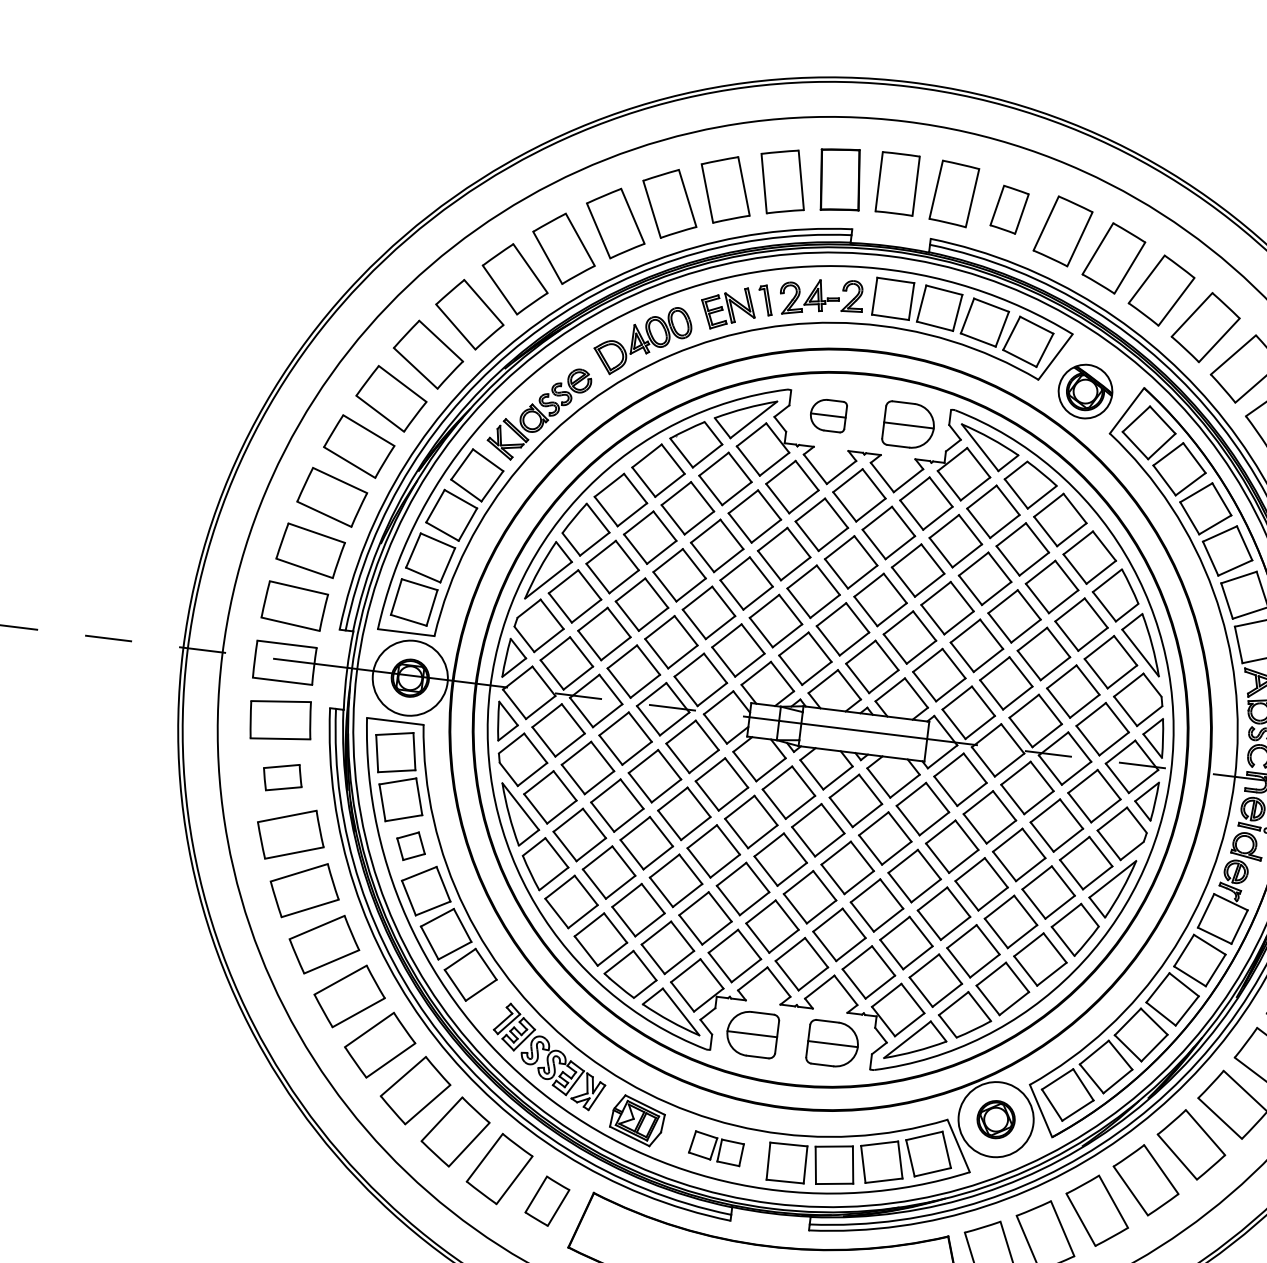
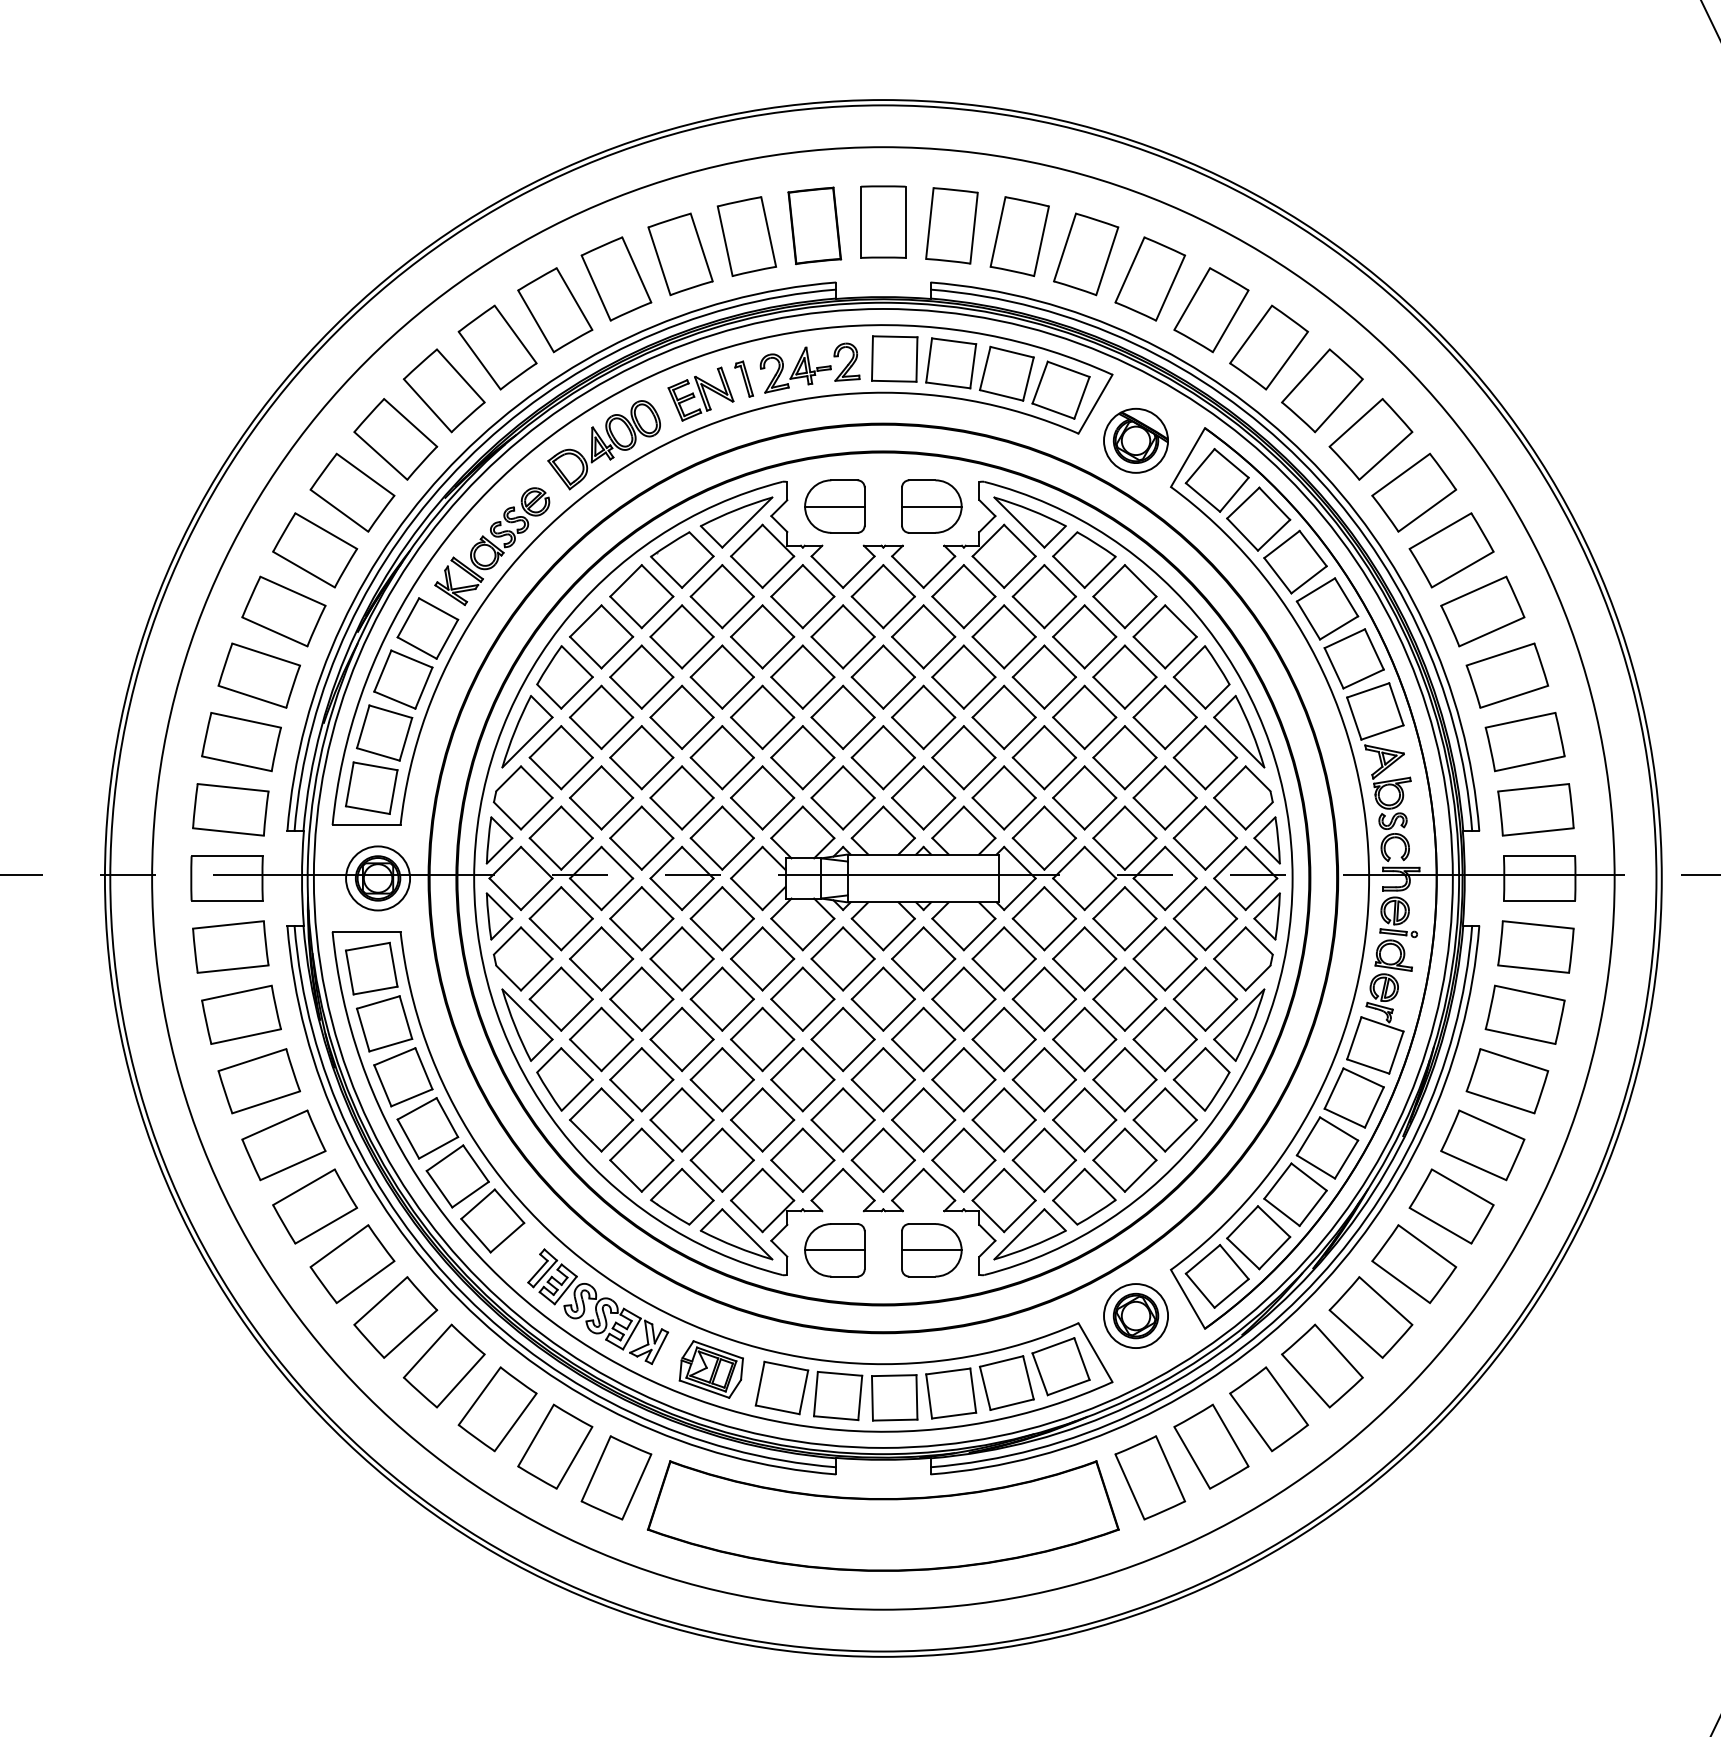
part: (1009, 209) -> (1019, 236), size x1.43
part: (827, 415) -> (834, 506), size x1.43
circle: (410, 678) -> (378, 878), size x0.71
part: (282, 777) -> (241, 1014), size x1.67
part: (411, 846) -> (403, 1077), size x1.67
circle: (996, 1120) -> (1136, 1316), size x0.71
part: (716, 1148) -> (808, 1390), size x1.67
part: (547, 1200) -> (616, 1477), size x1.43

